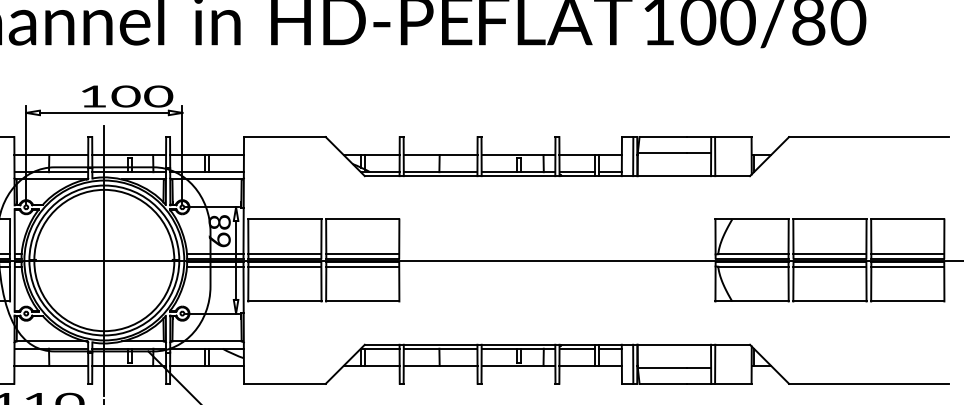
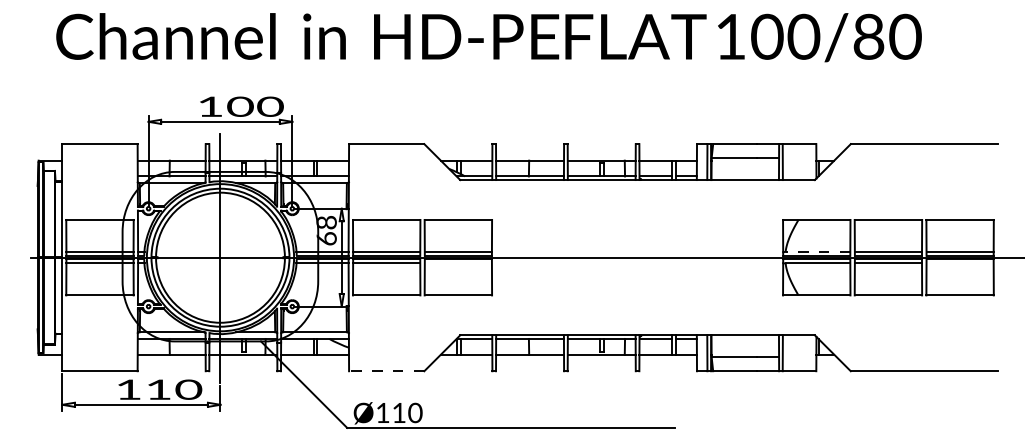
line: (752, 253) -> (817, 251), solid -> dashed
line: (361, 266) -> (457, 263), removed
line: (907, 266) -> (959, 263), removed
line: (284, 384) -> (386, 371), solid -> dashed

